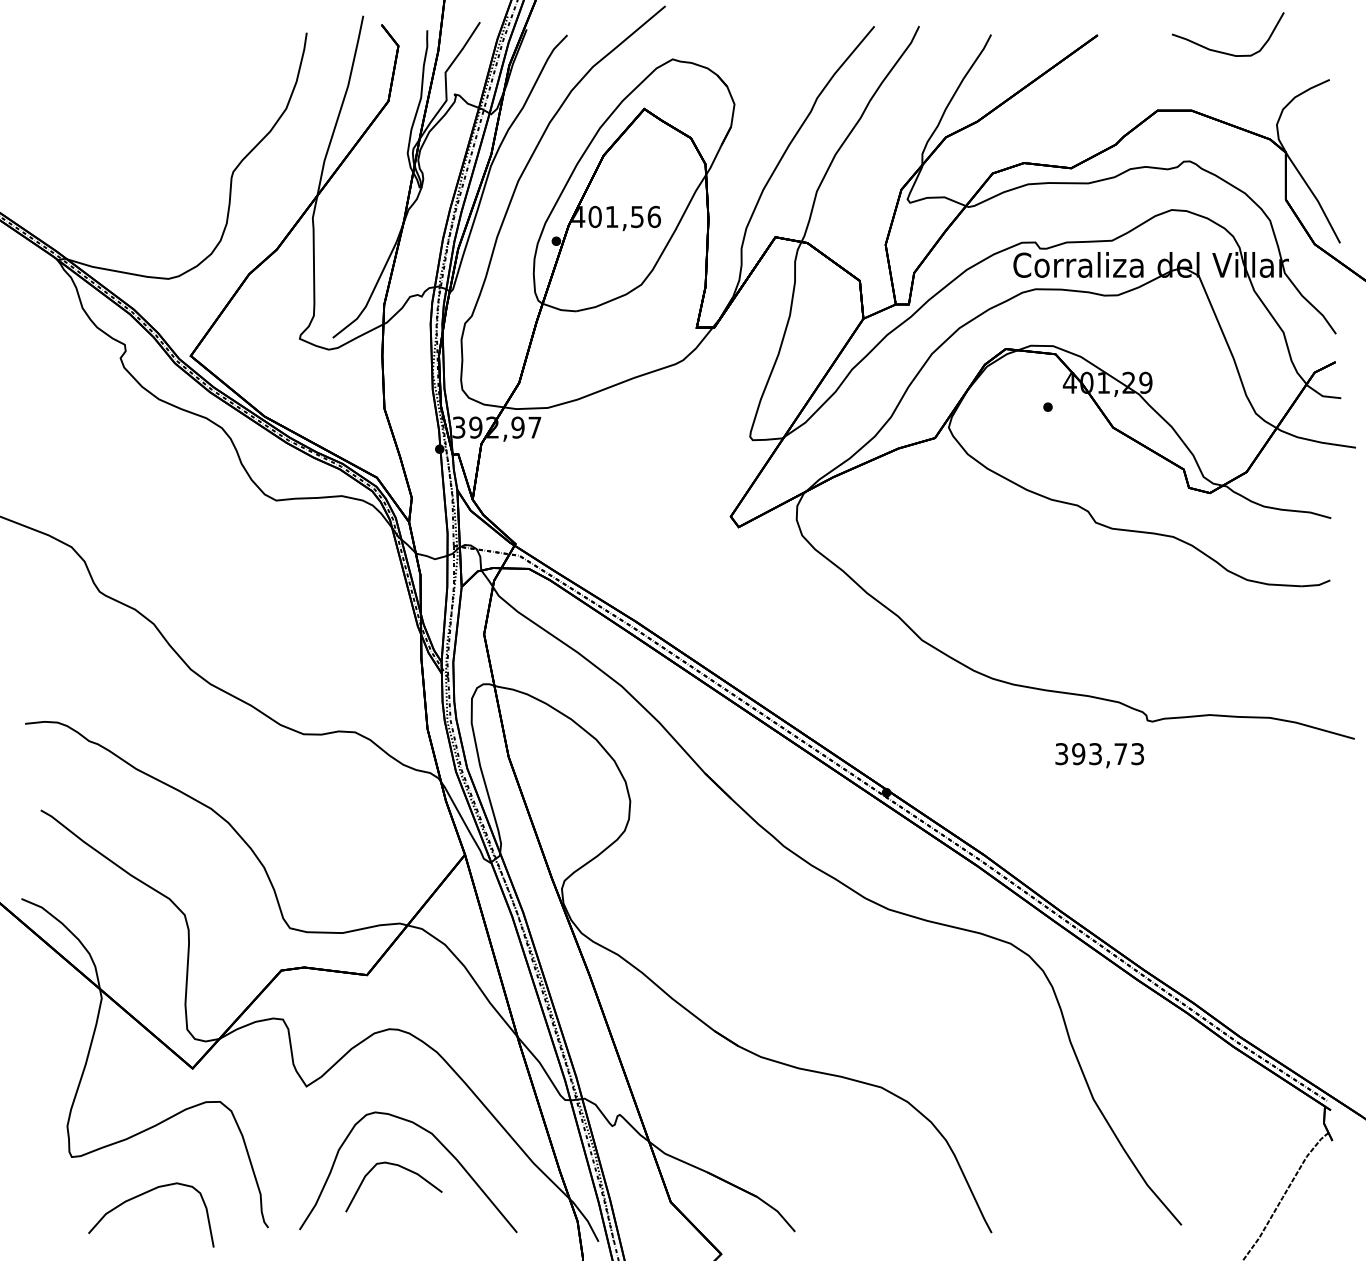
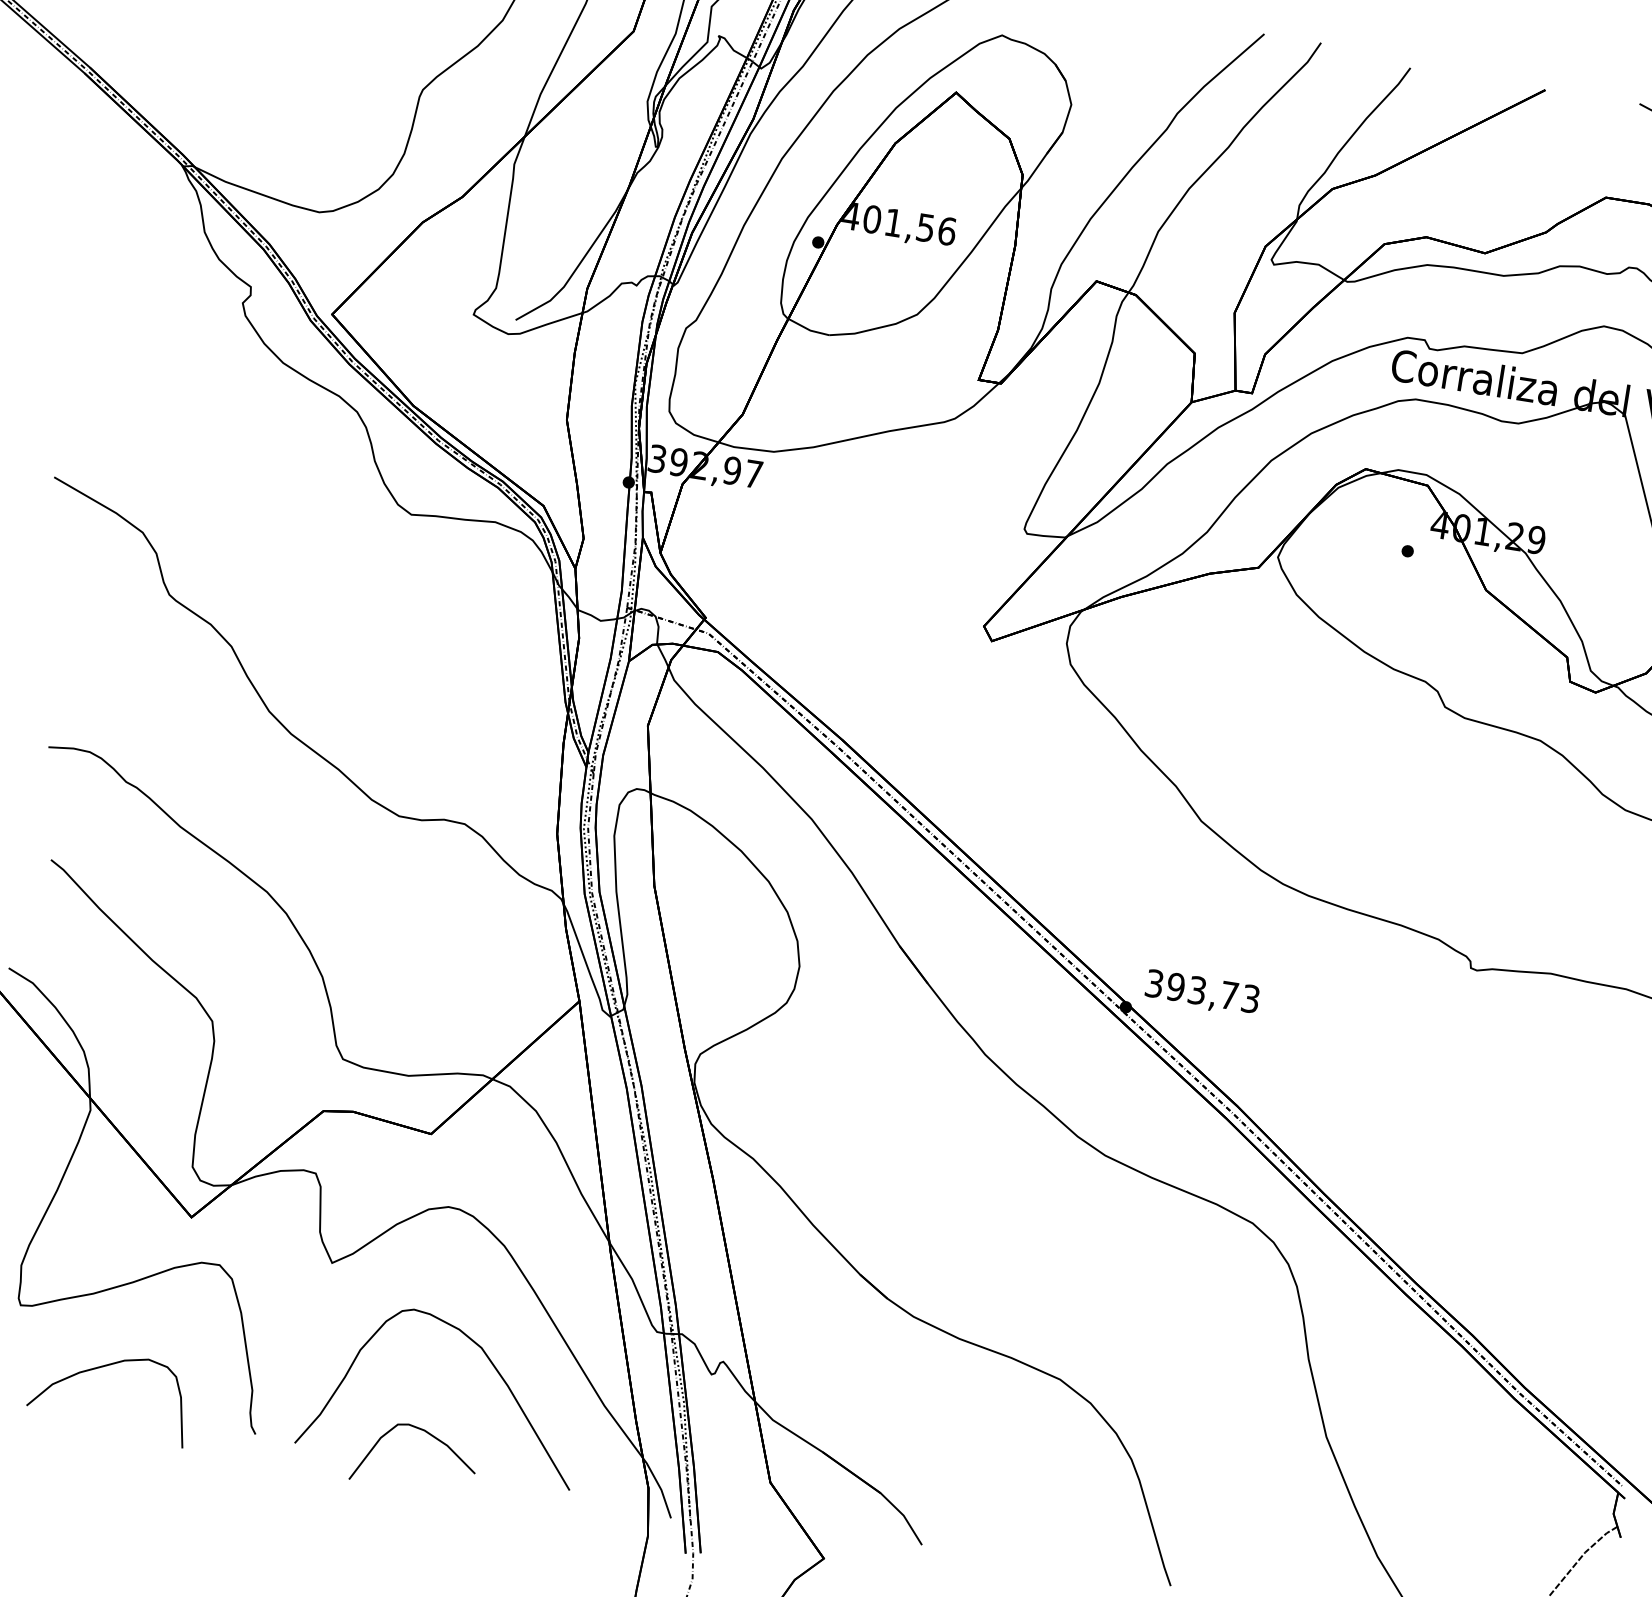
text: (1099, 755) -> (1202, 993), moved
curve: (402, 1168) -> (429, 1435), moved

